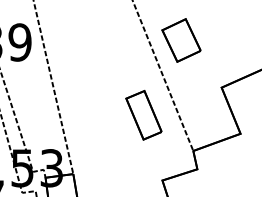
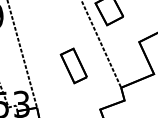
part: (143, 115) -> (73, 66), moved

